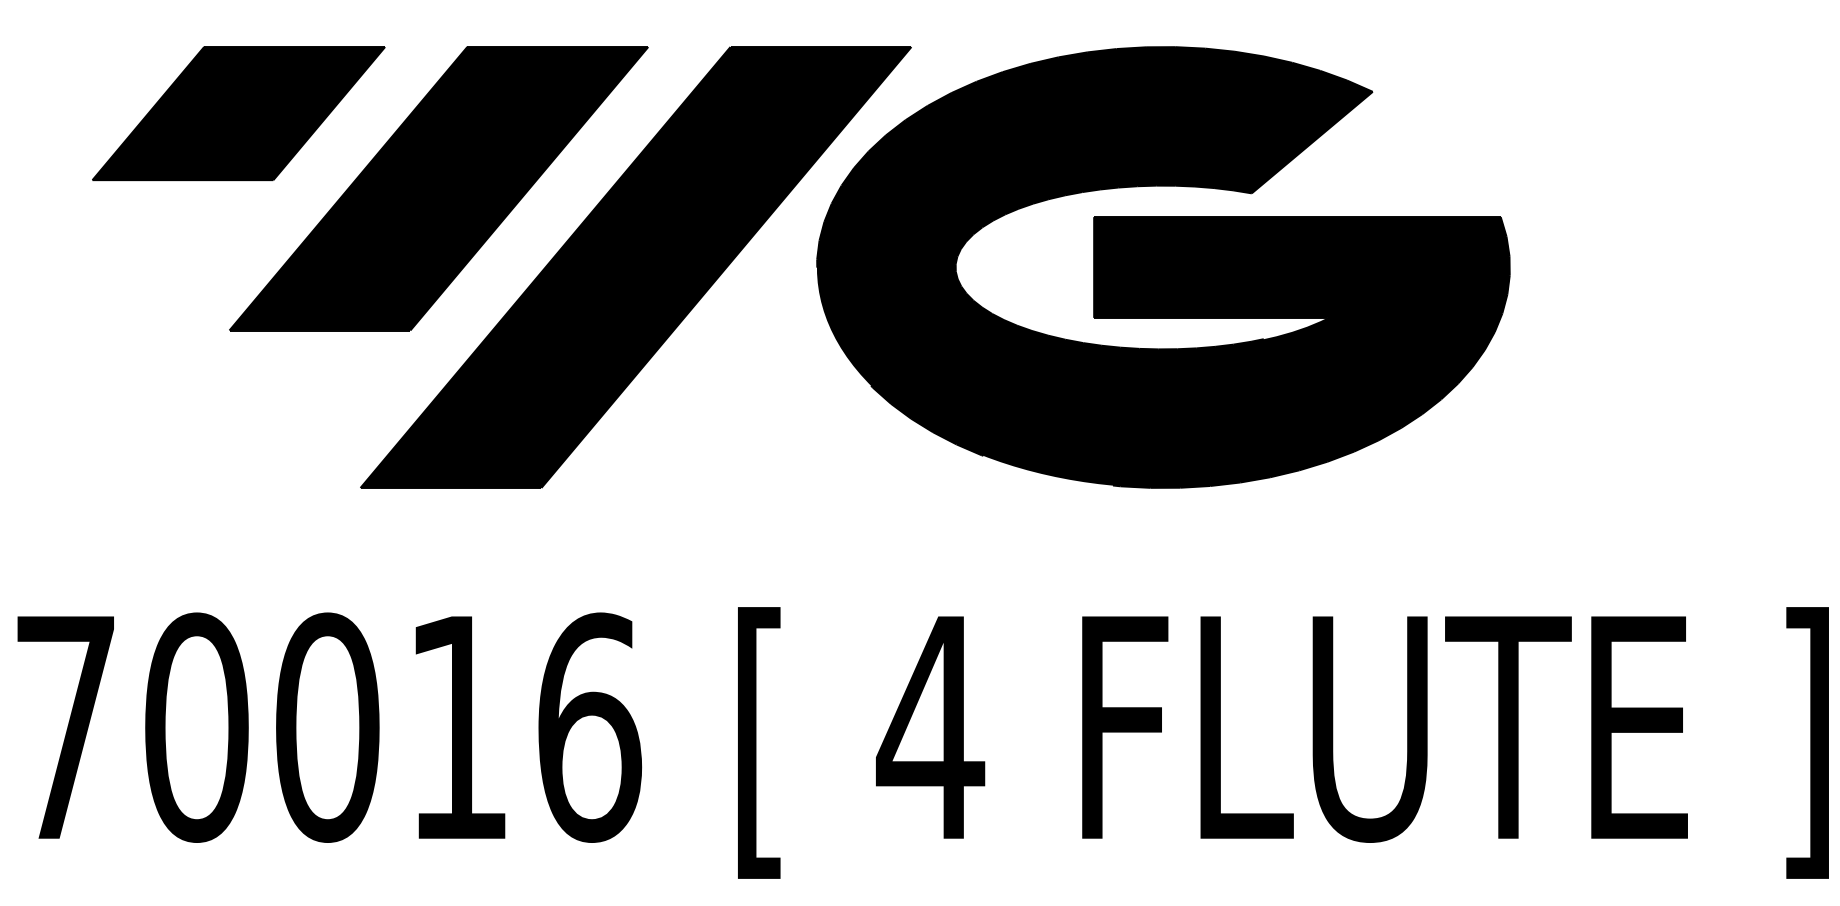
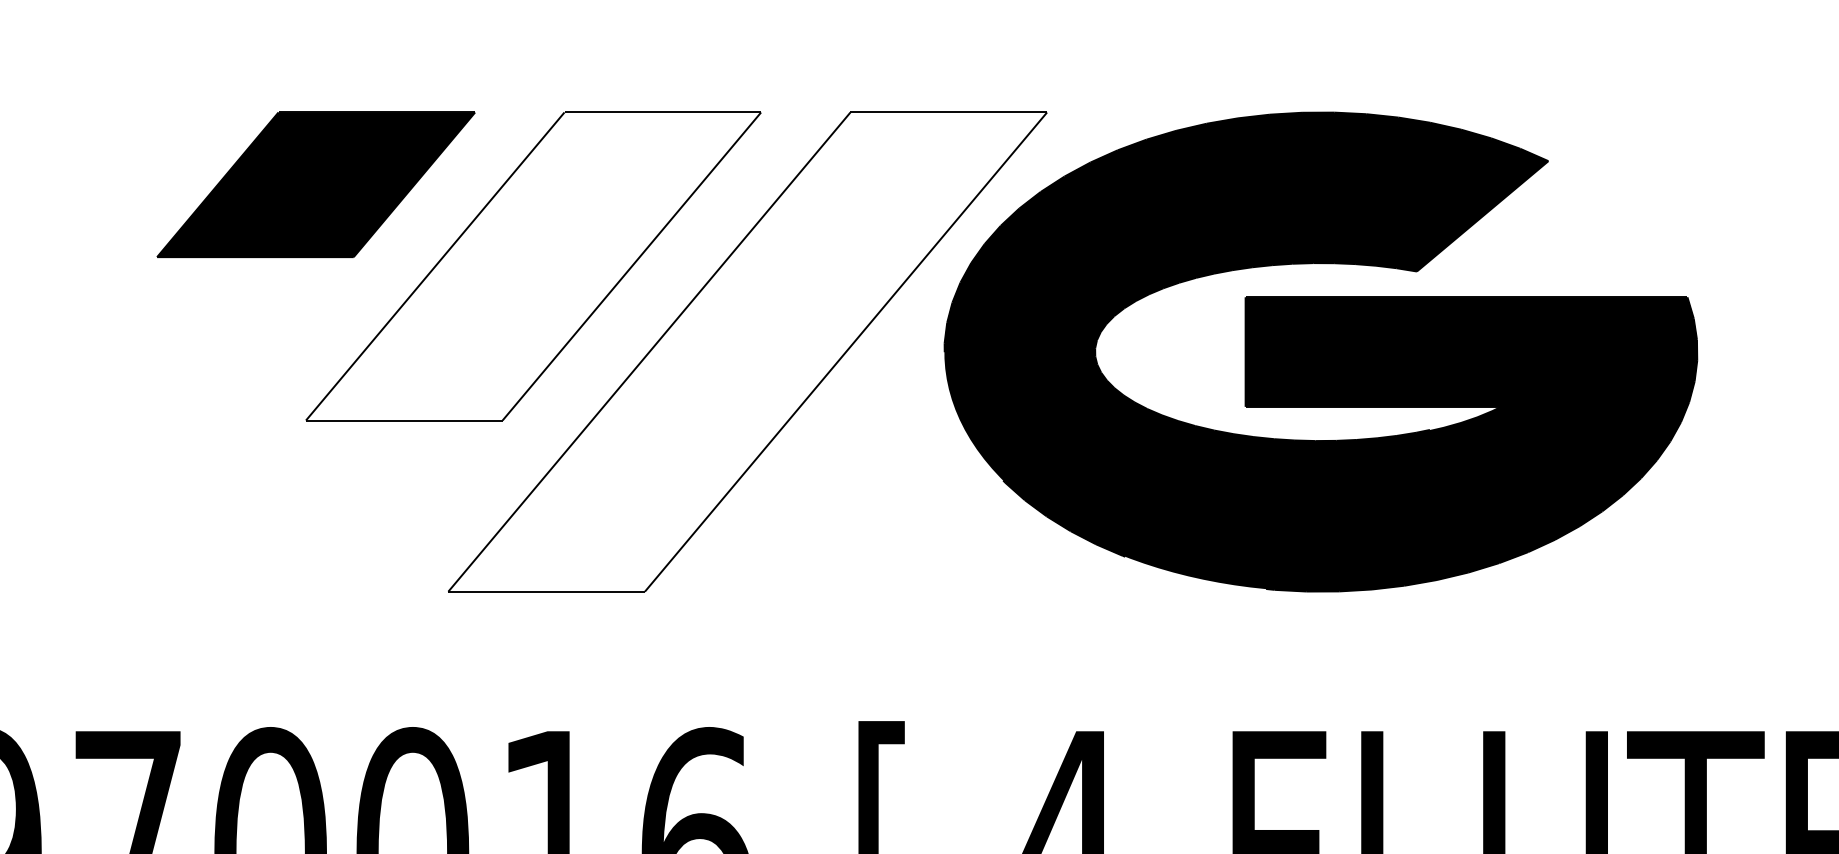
fill: (438, 188) -> (533, 266), removed
fill: (635, 267) -> (747, 352), removed

